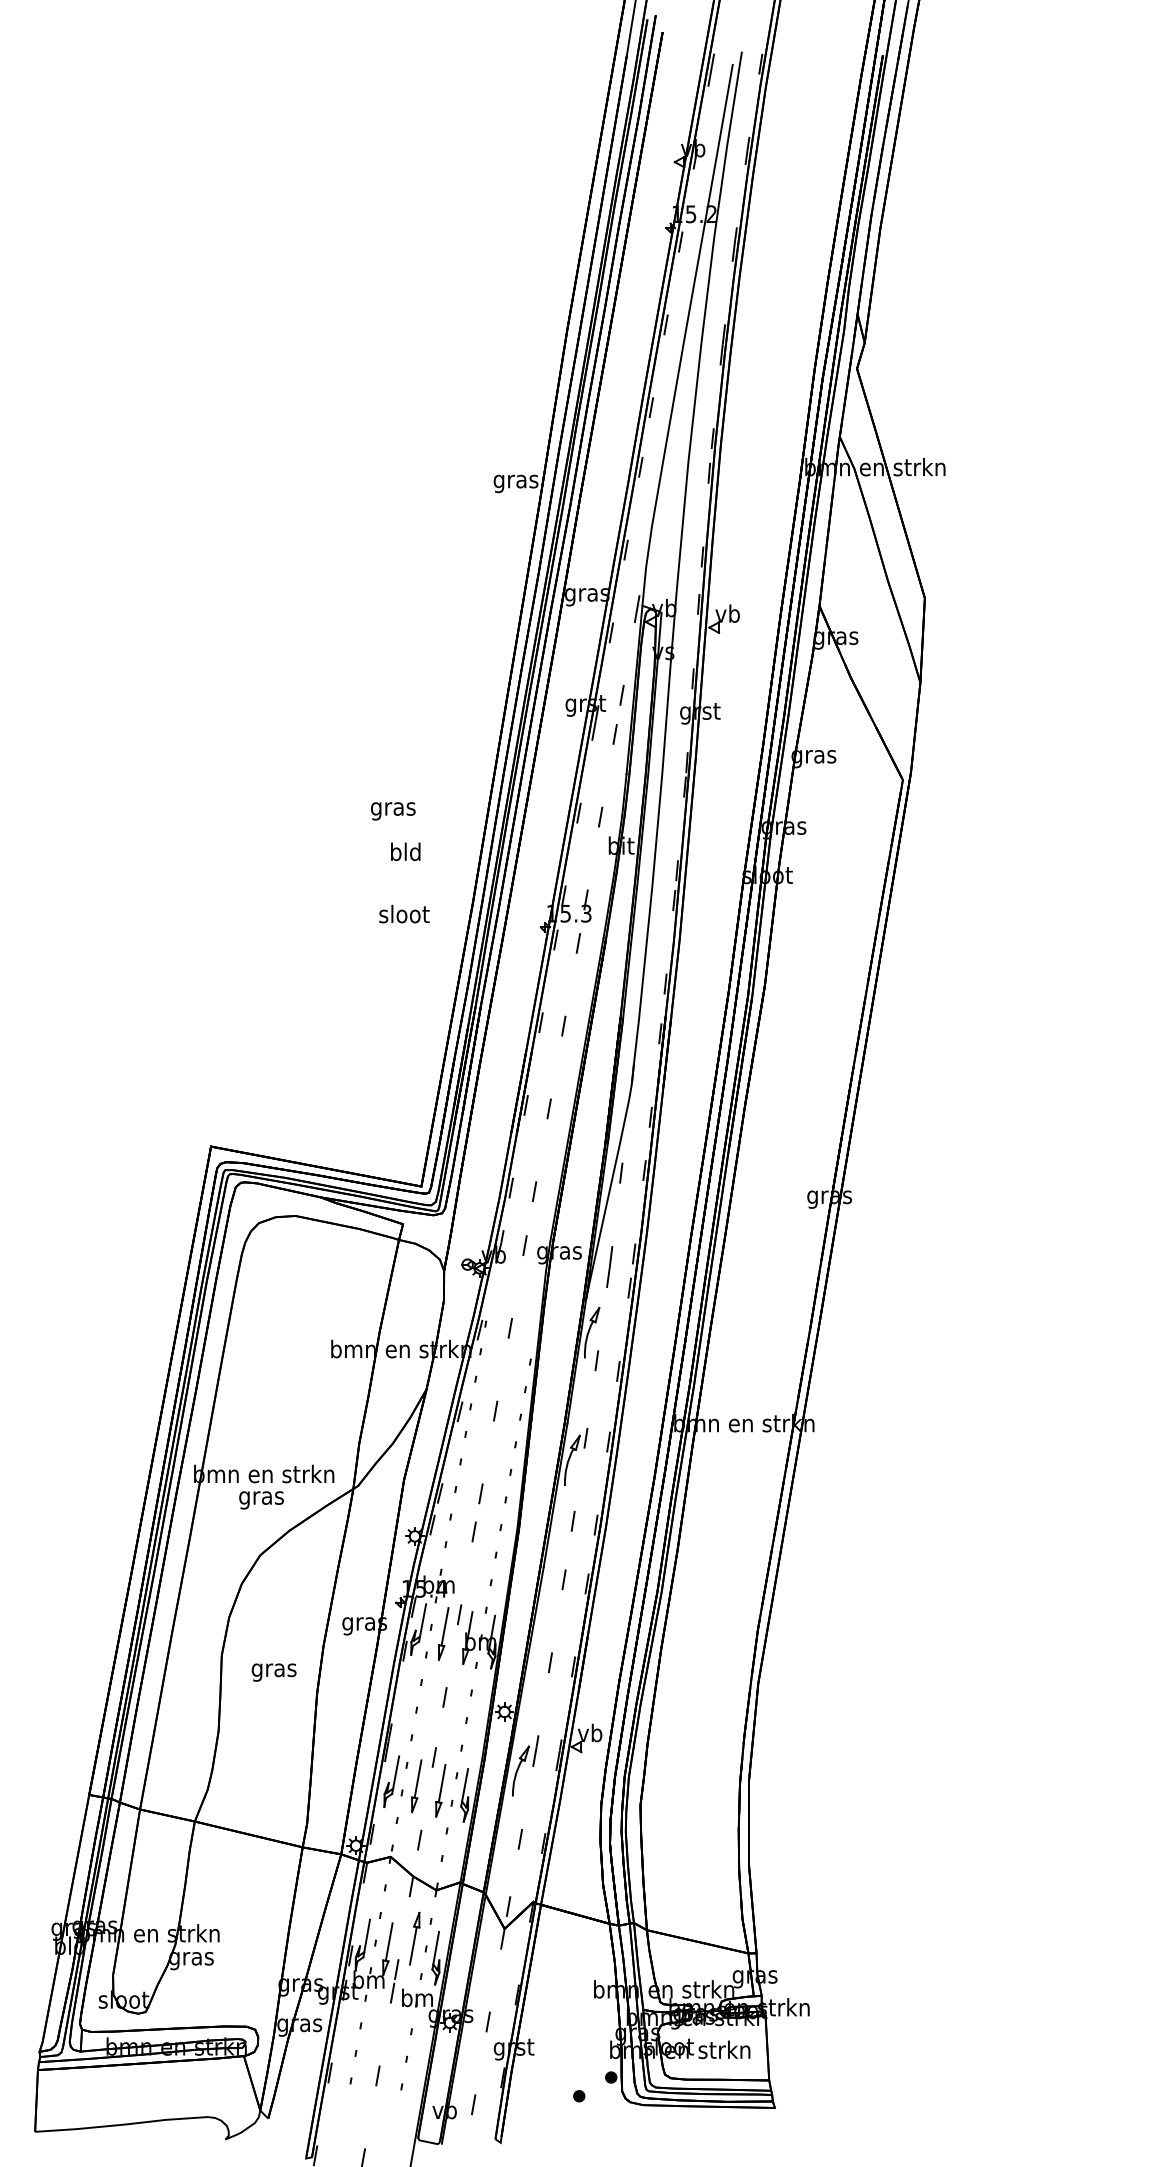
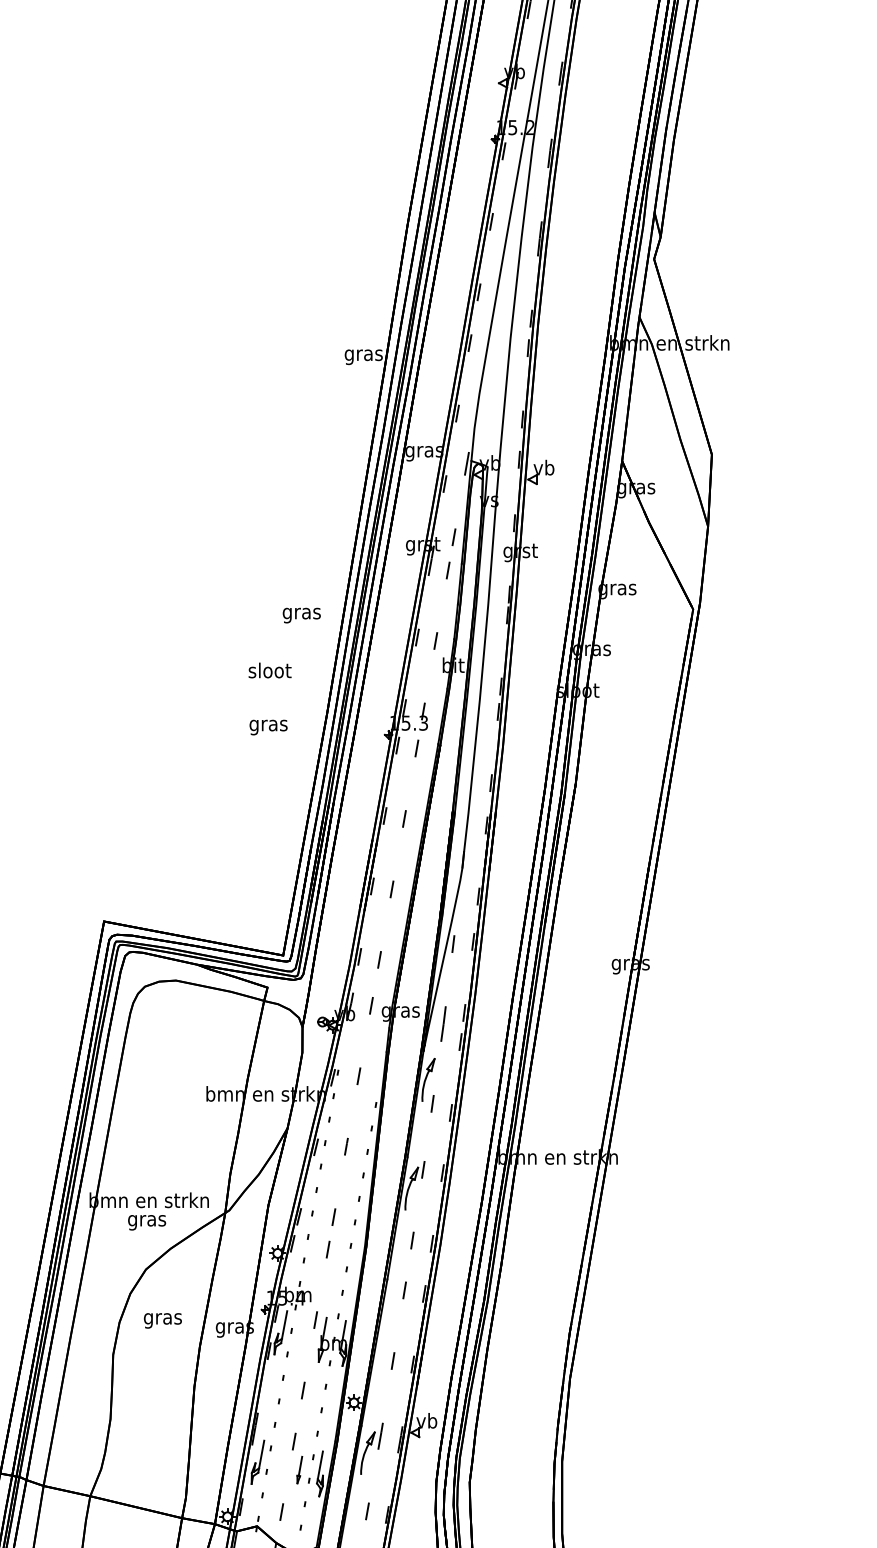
text: (393, 811) -> (302, 615), moved
text: (405, 851) -> (269, 670), bld -> sloot
text: (404, 915) -> (268, 724), sloot -> gras
part: (443, 1633) -> (302, 1336), removed
text: (273, 1672) -> (162, 1320), moved
part: (416, 1786) -> (279, 1466), removed
part: (440, 1790) -> (299, 1469), size x0.6

